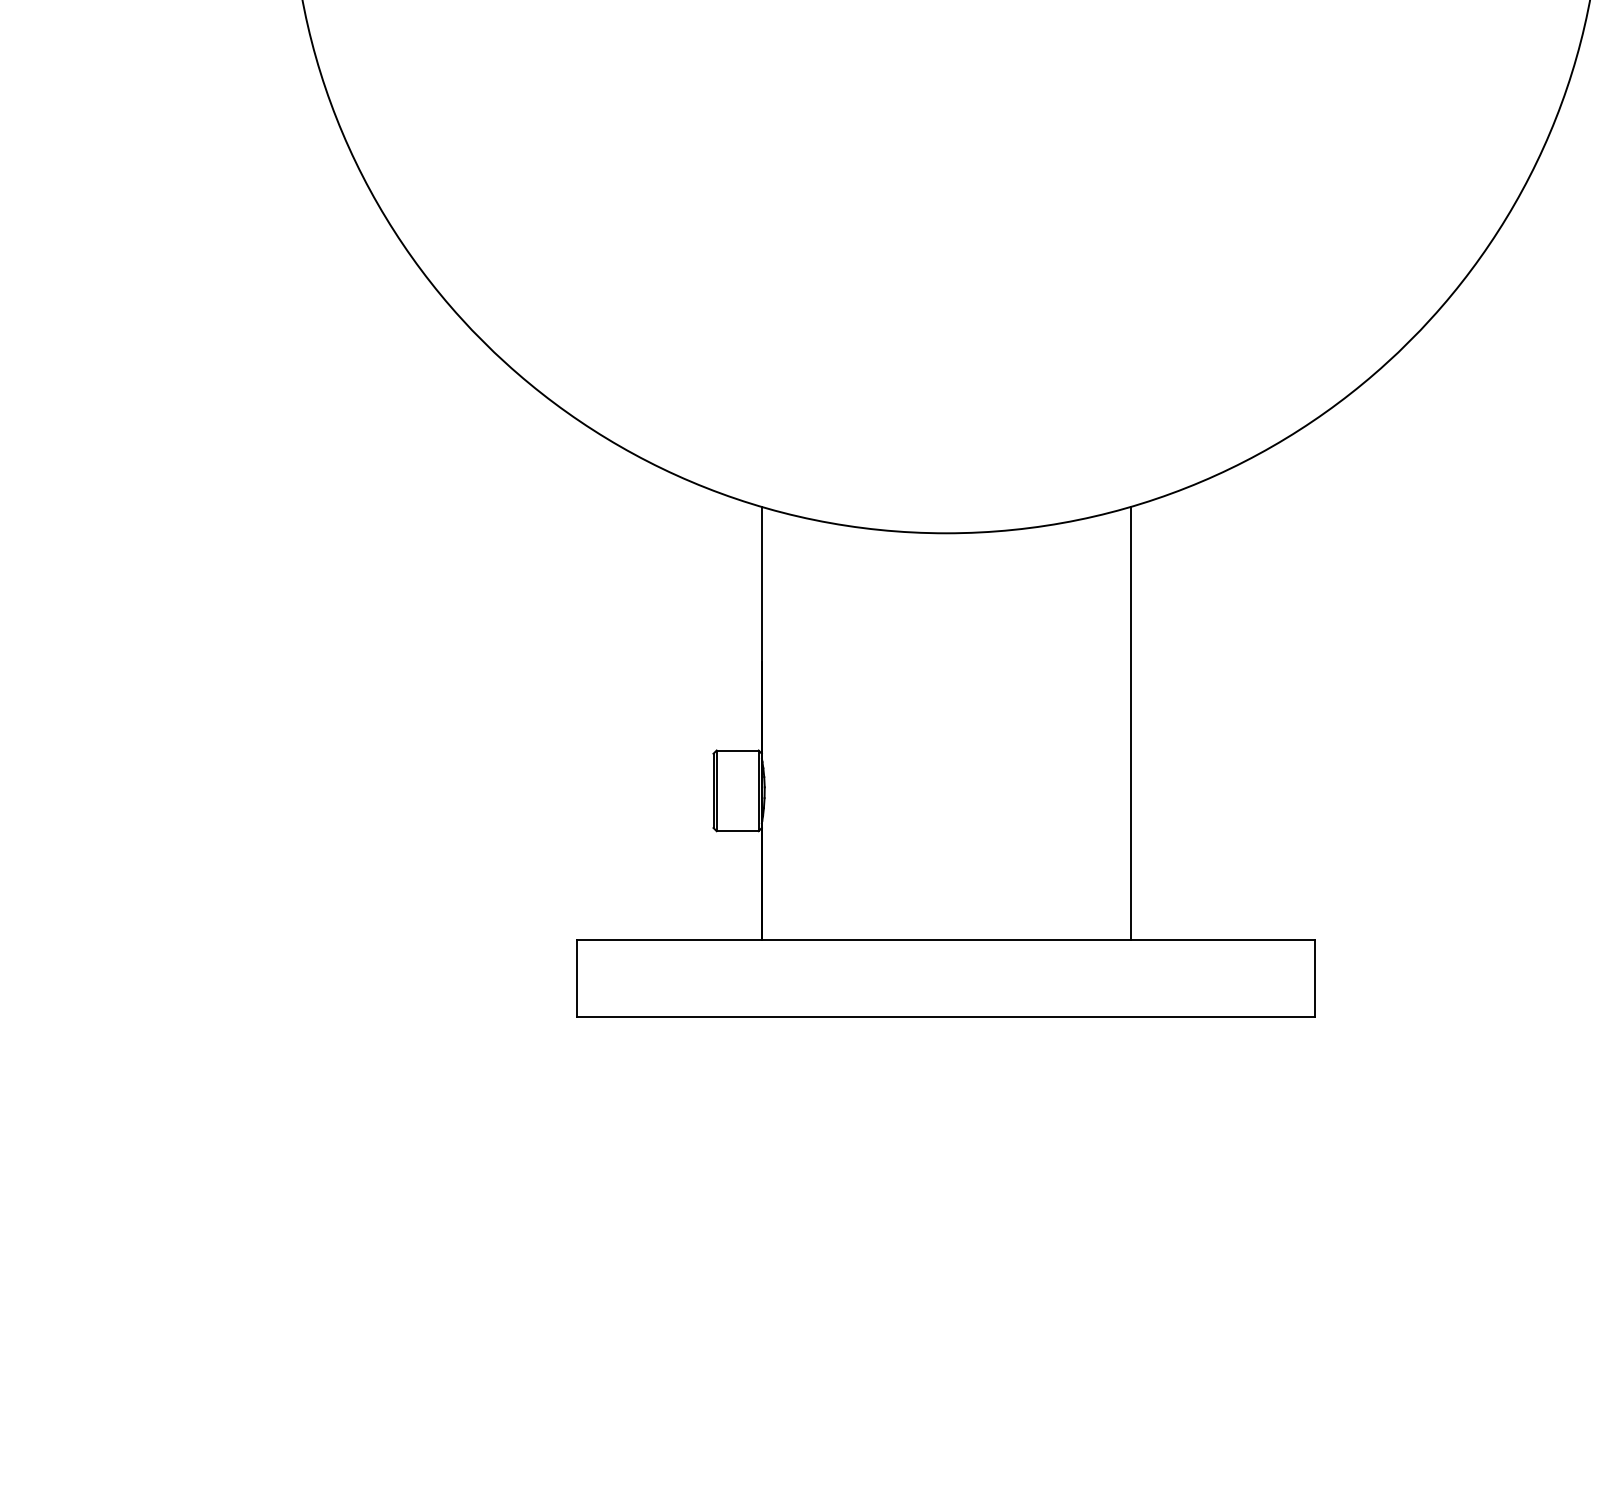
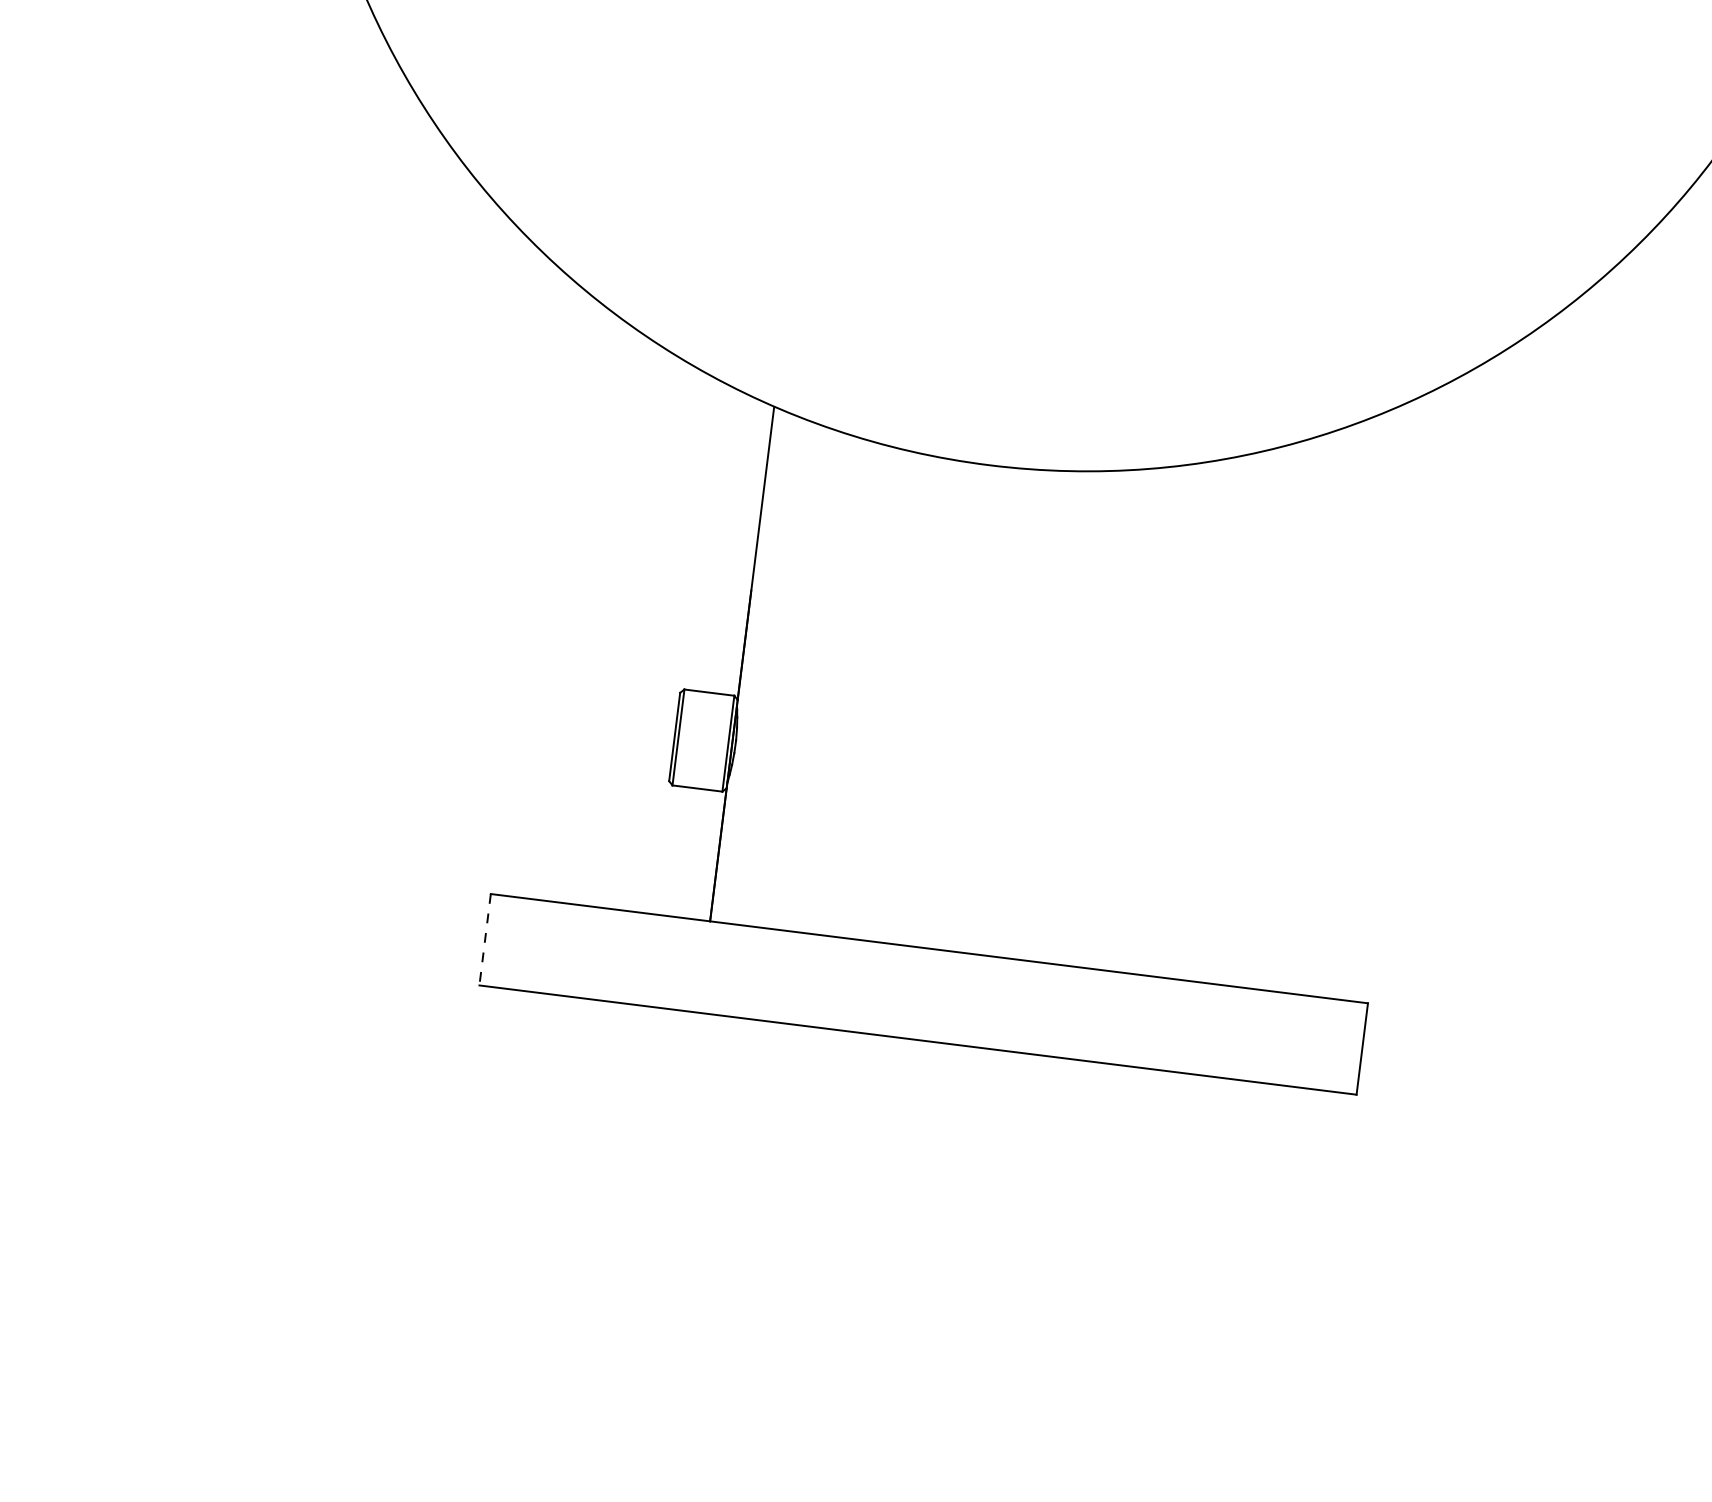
line: (1130, 723) -> (1180, 718), removed
line: (577, 978) -> (485, 939), solid -> dashed

